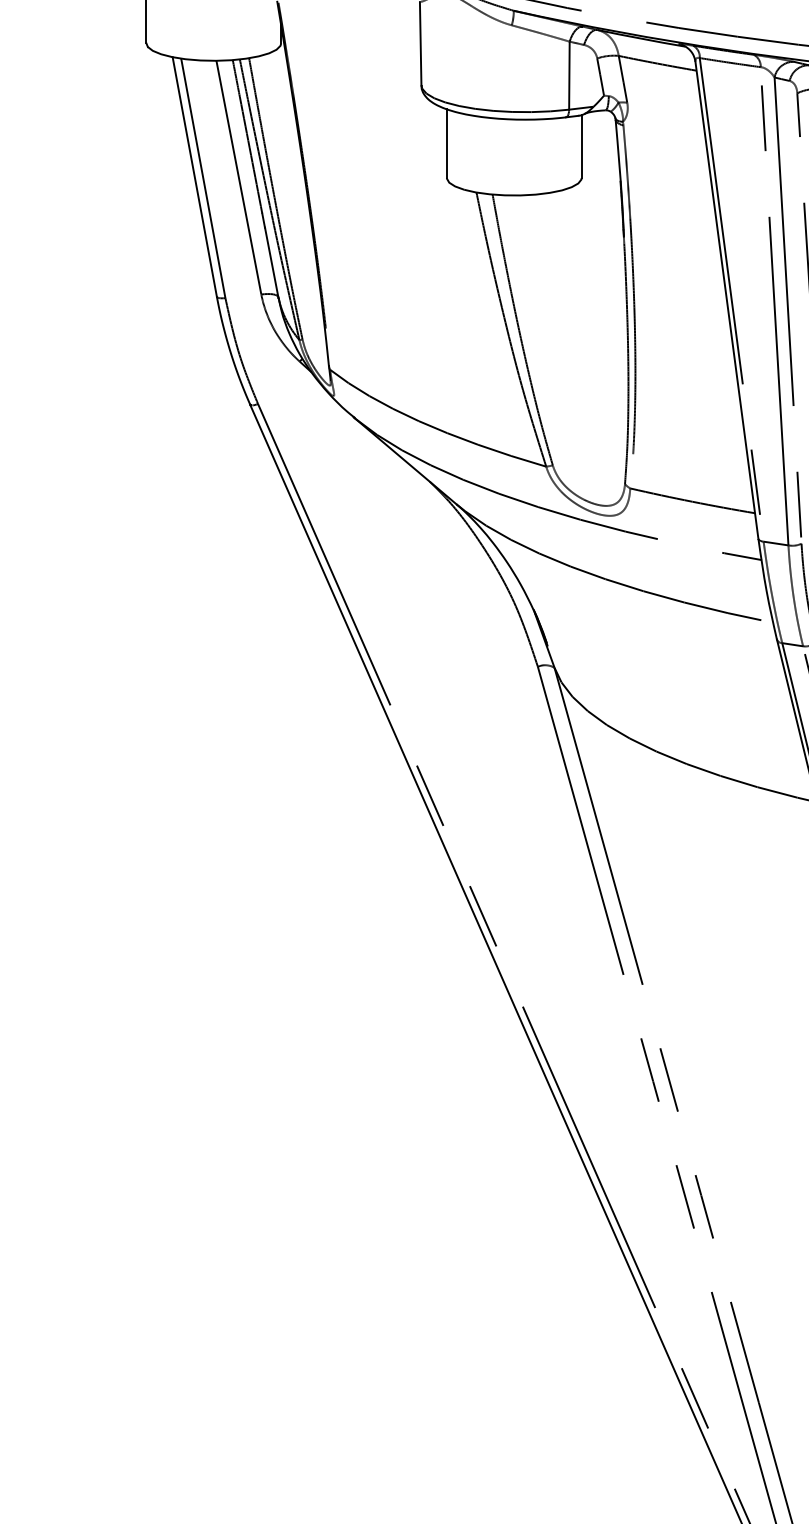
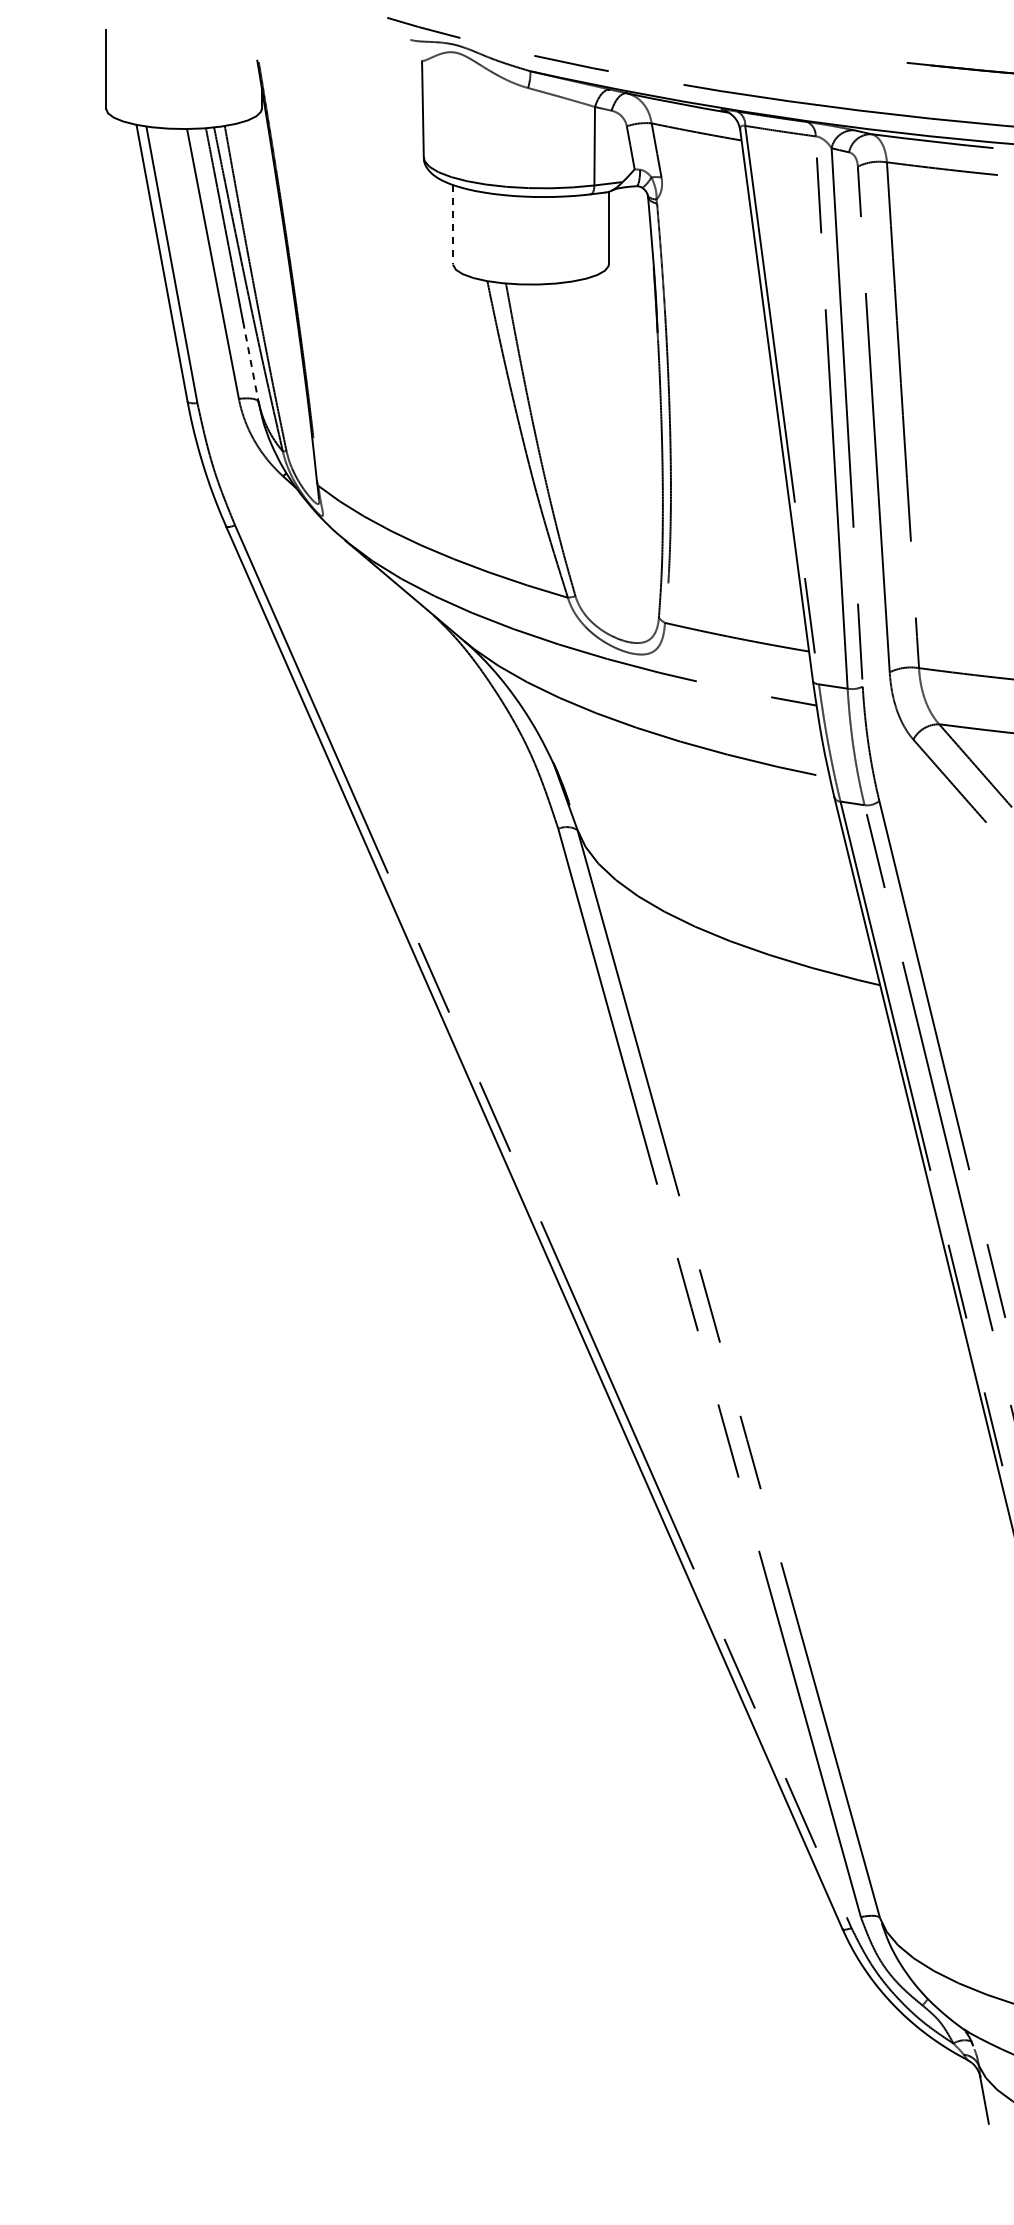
line: (447, 143) -> (453, 224), solid -> dashed
line: (272, 262) -> (251, 362), solid -> dashed

